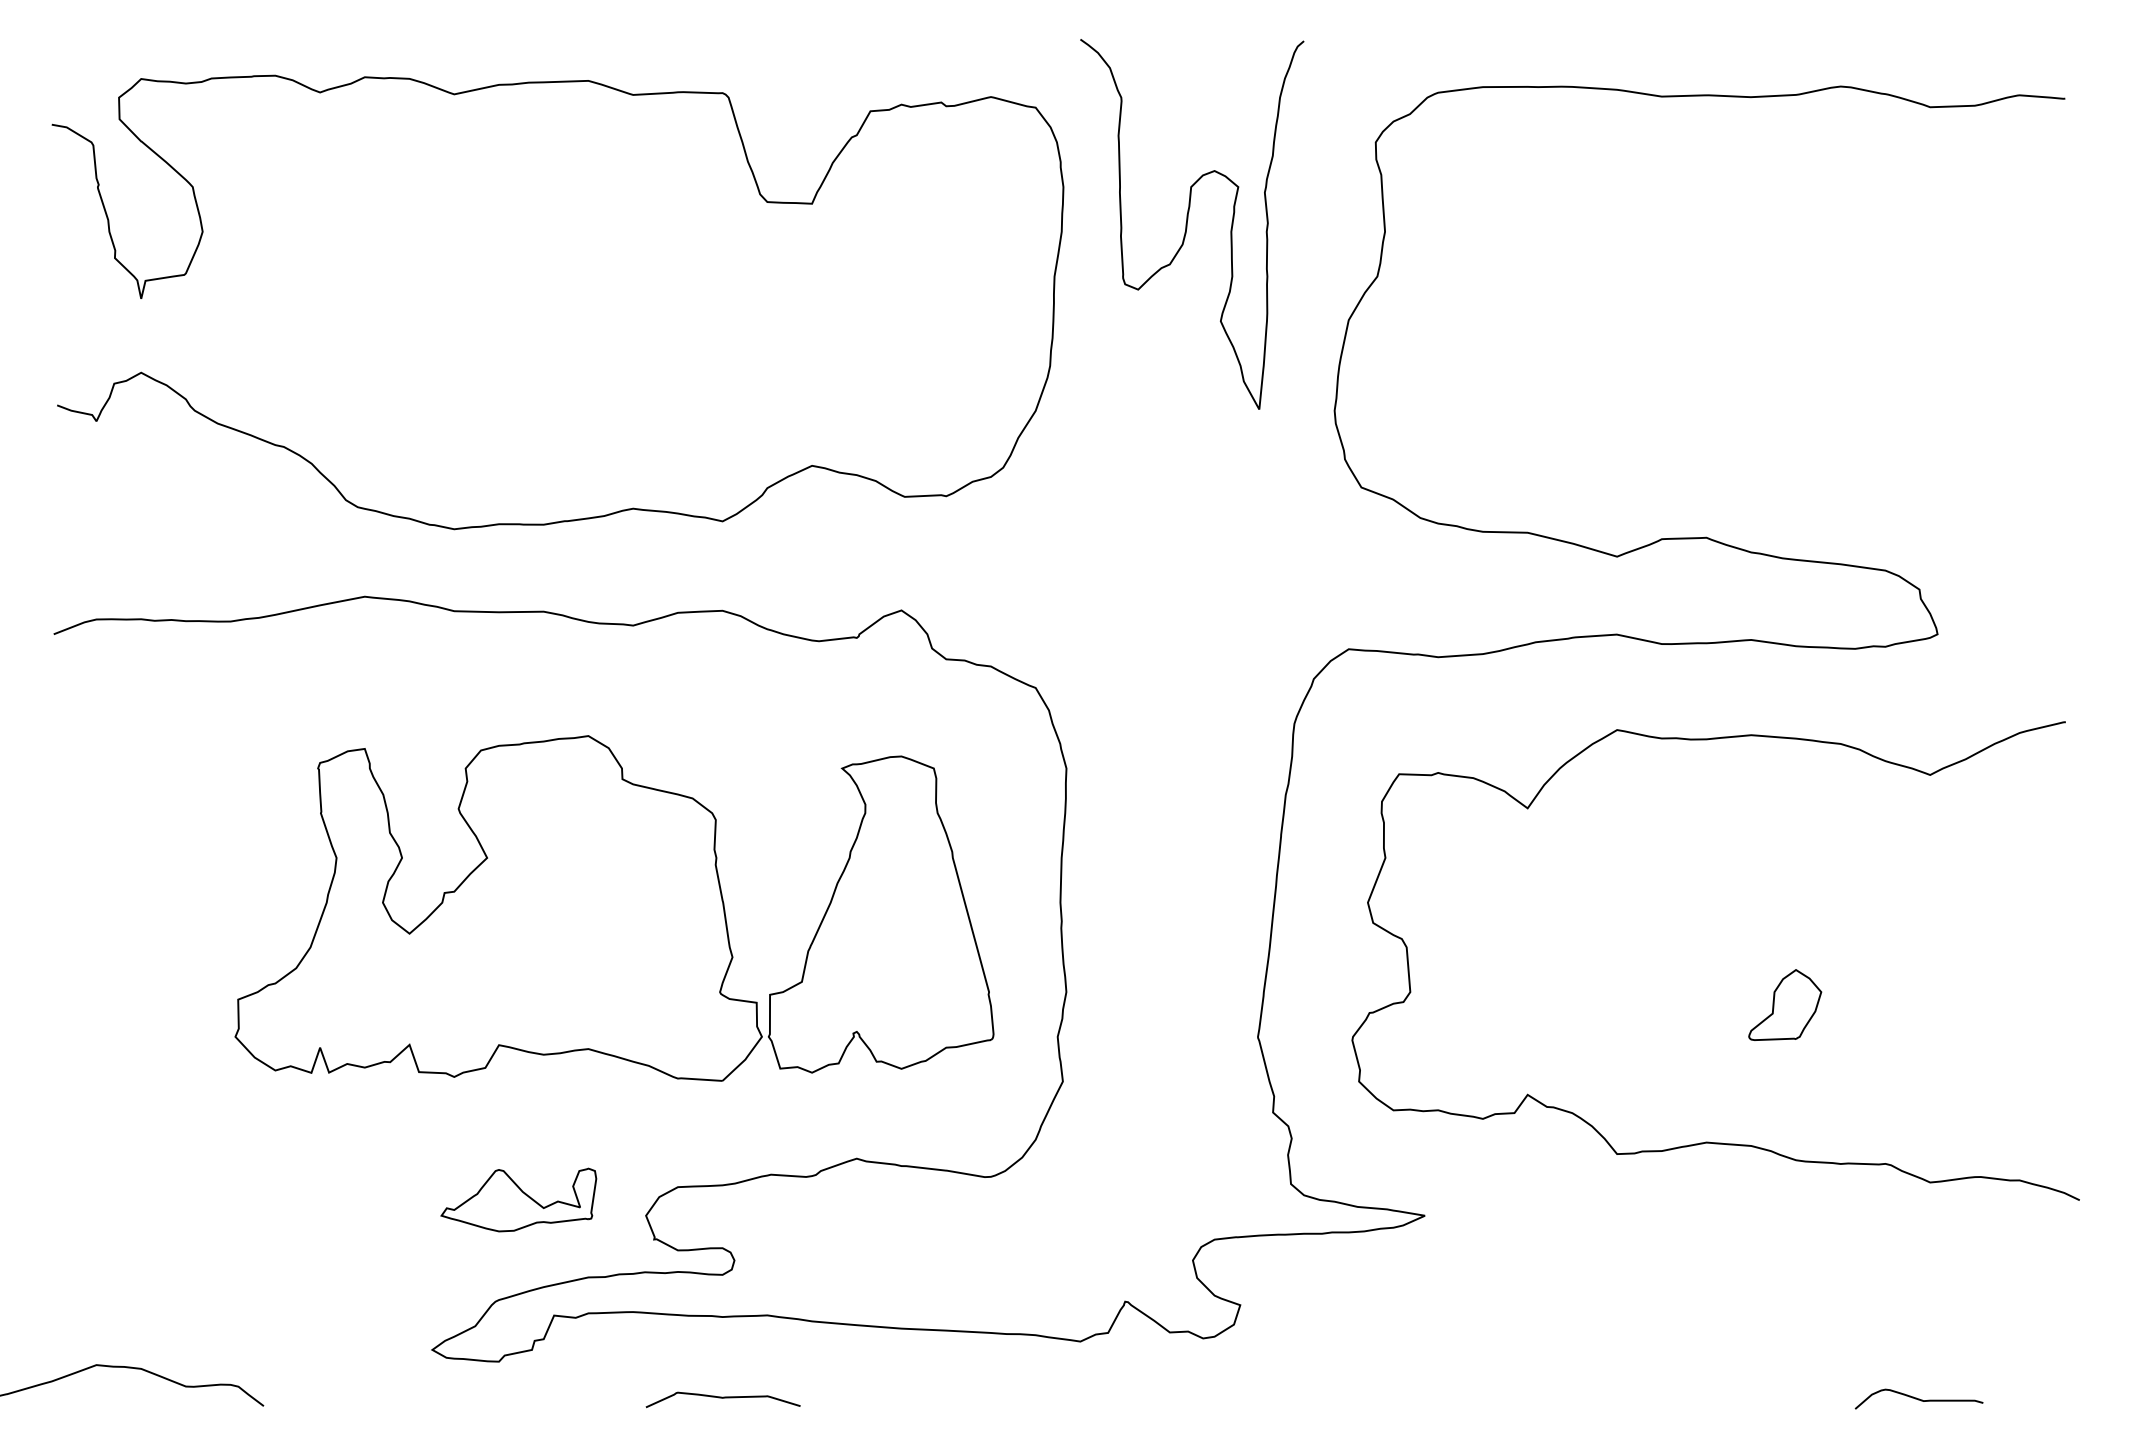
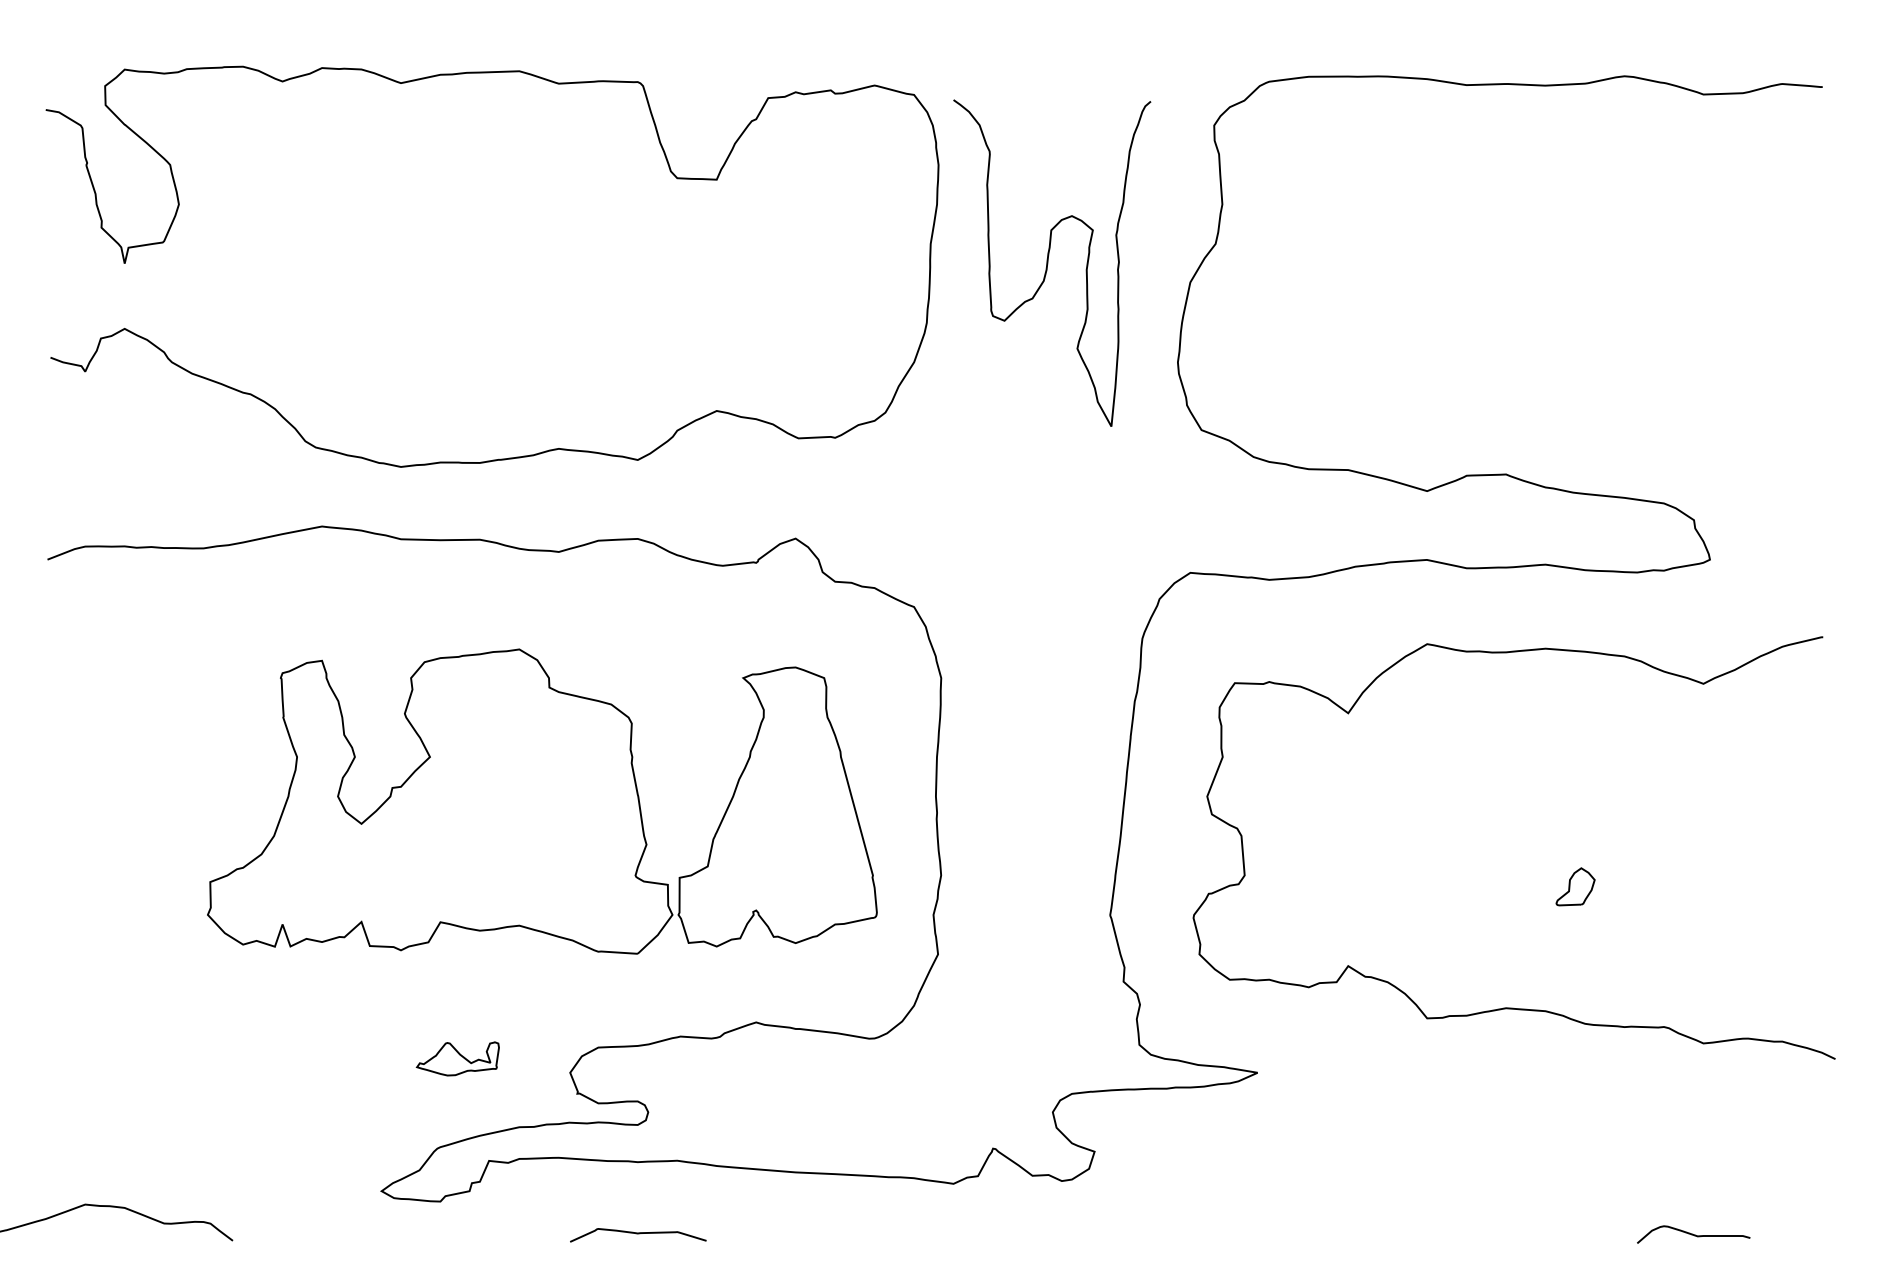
curve: (1187, 224) -> (1048, 263), moved
part: (1785, 1004) -> (1575, 886), size x0.6
part: (518, 1199) -> (457, 1058), size x0.6

